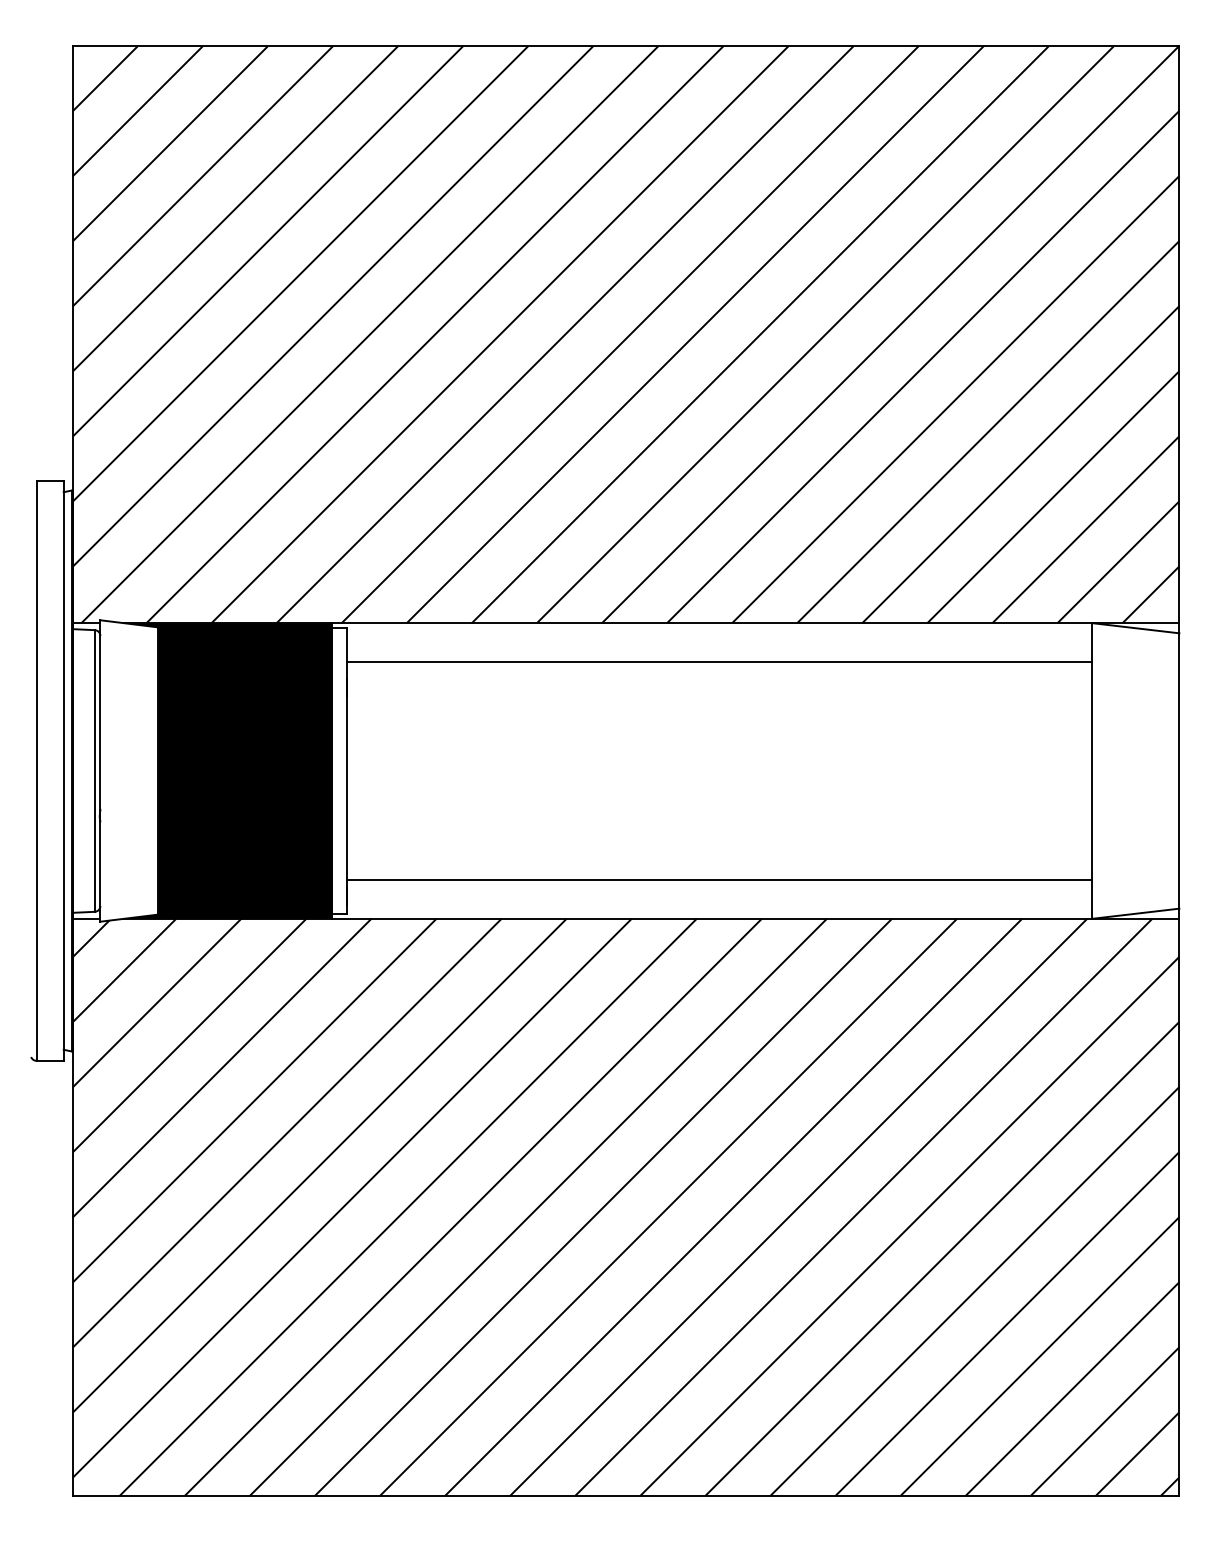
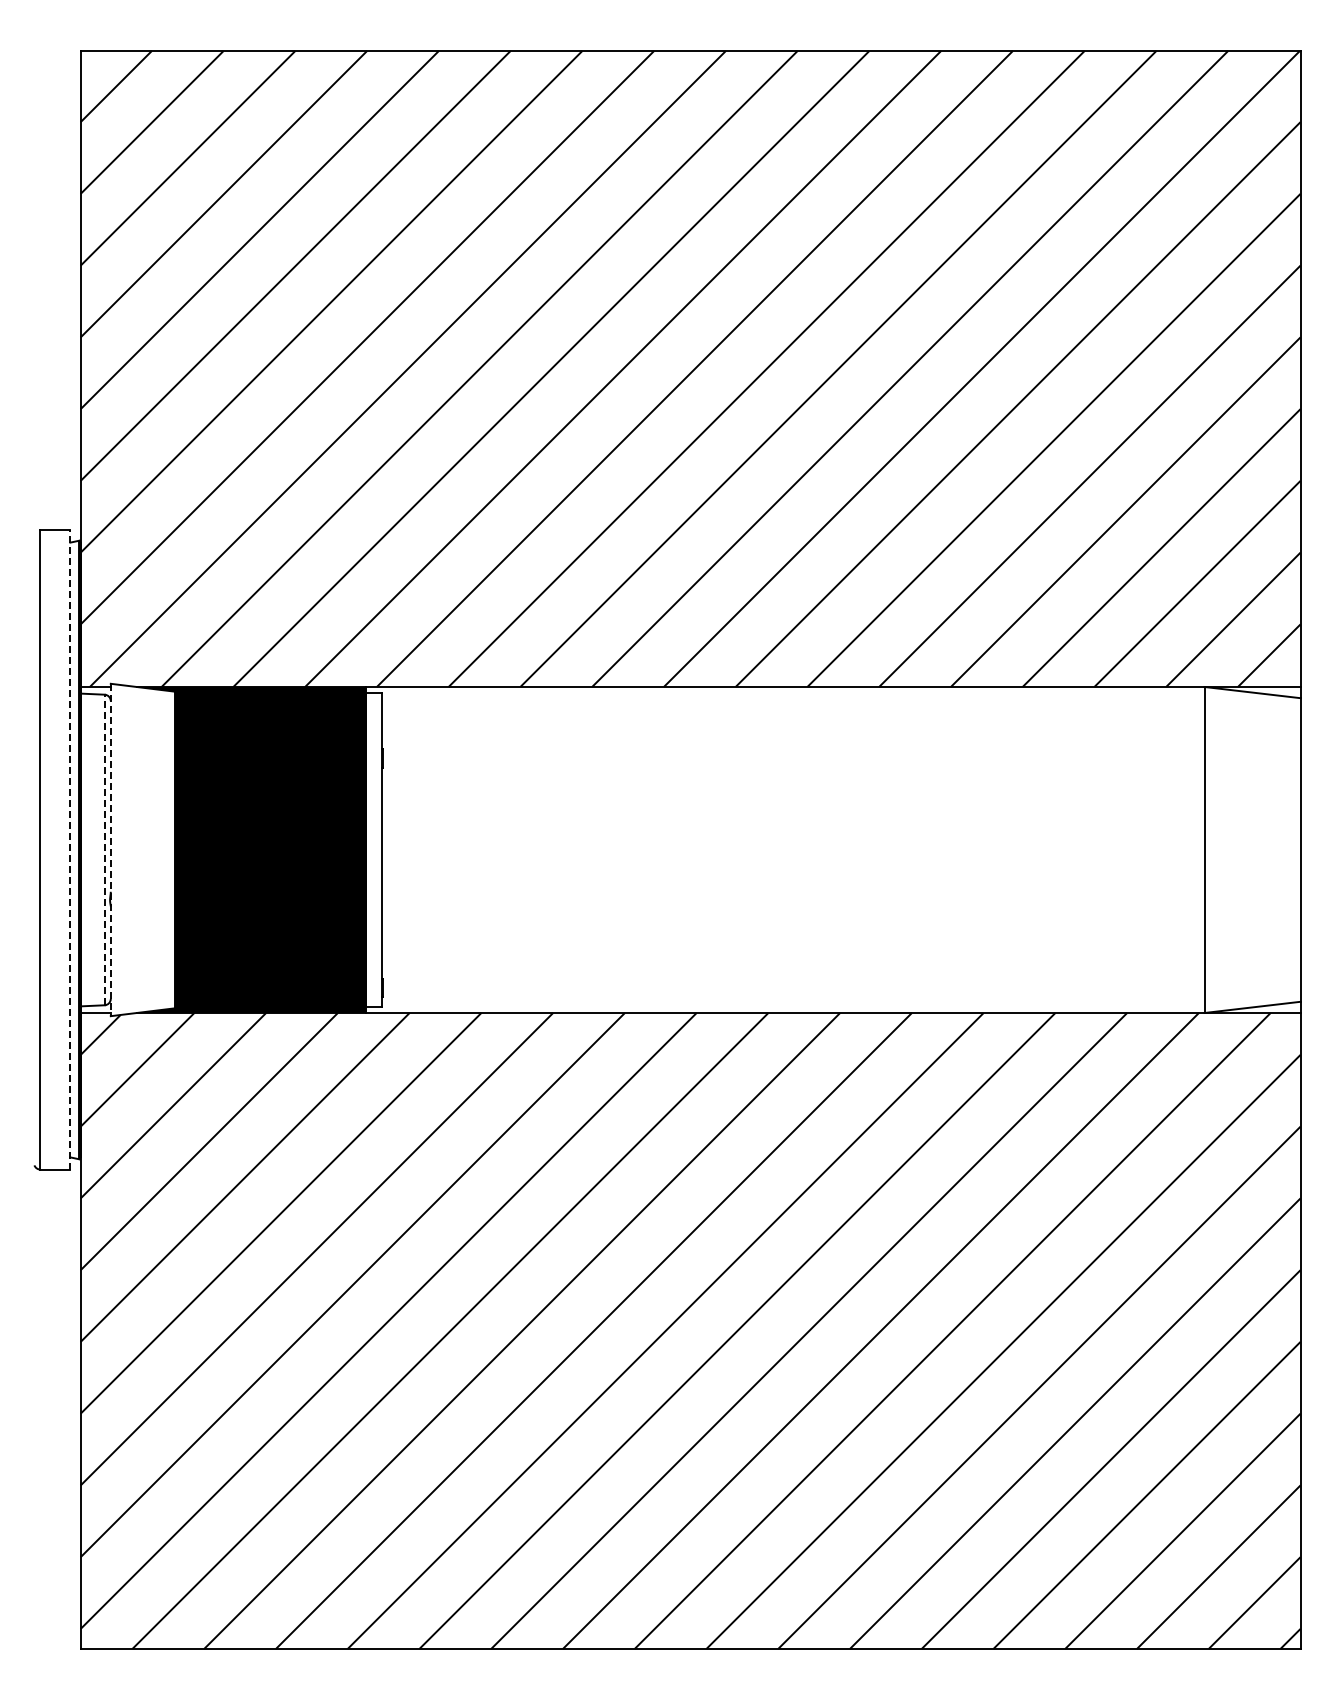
line: (719, 662) -> (793, 730), removed
line: (63, 770) -> (70, 849), solid -> dashed
line: (94, 770) -> (104, 849), solid -> dashed
line: (100, 771) -> (110, 850), solid -> dashed
line: (719, 879) -> (793, 969), removed

